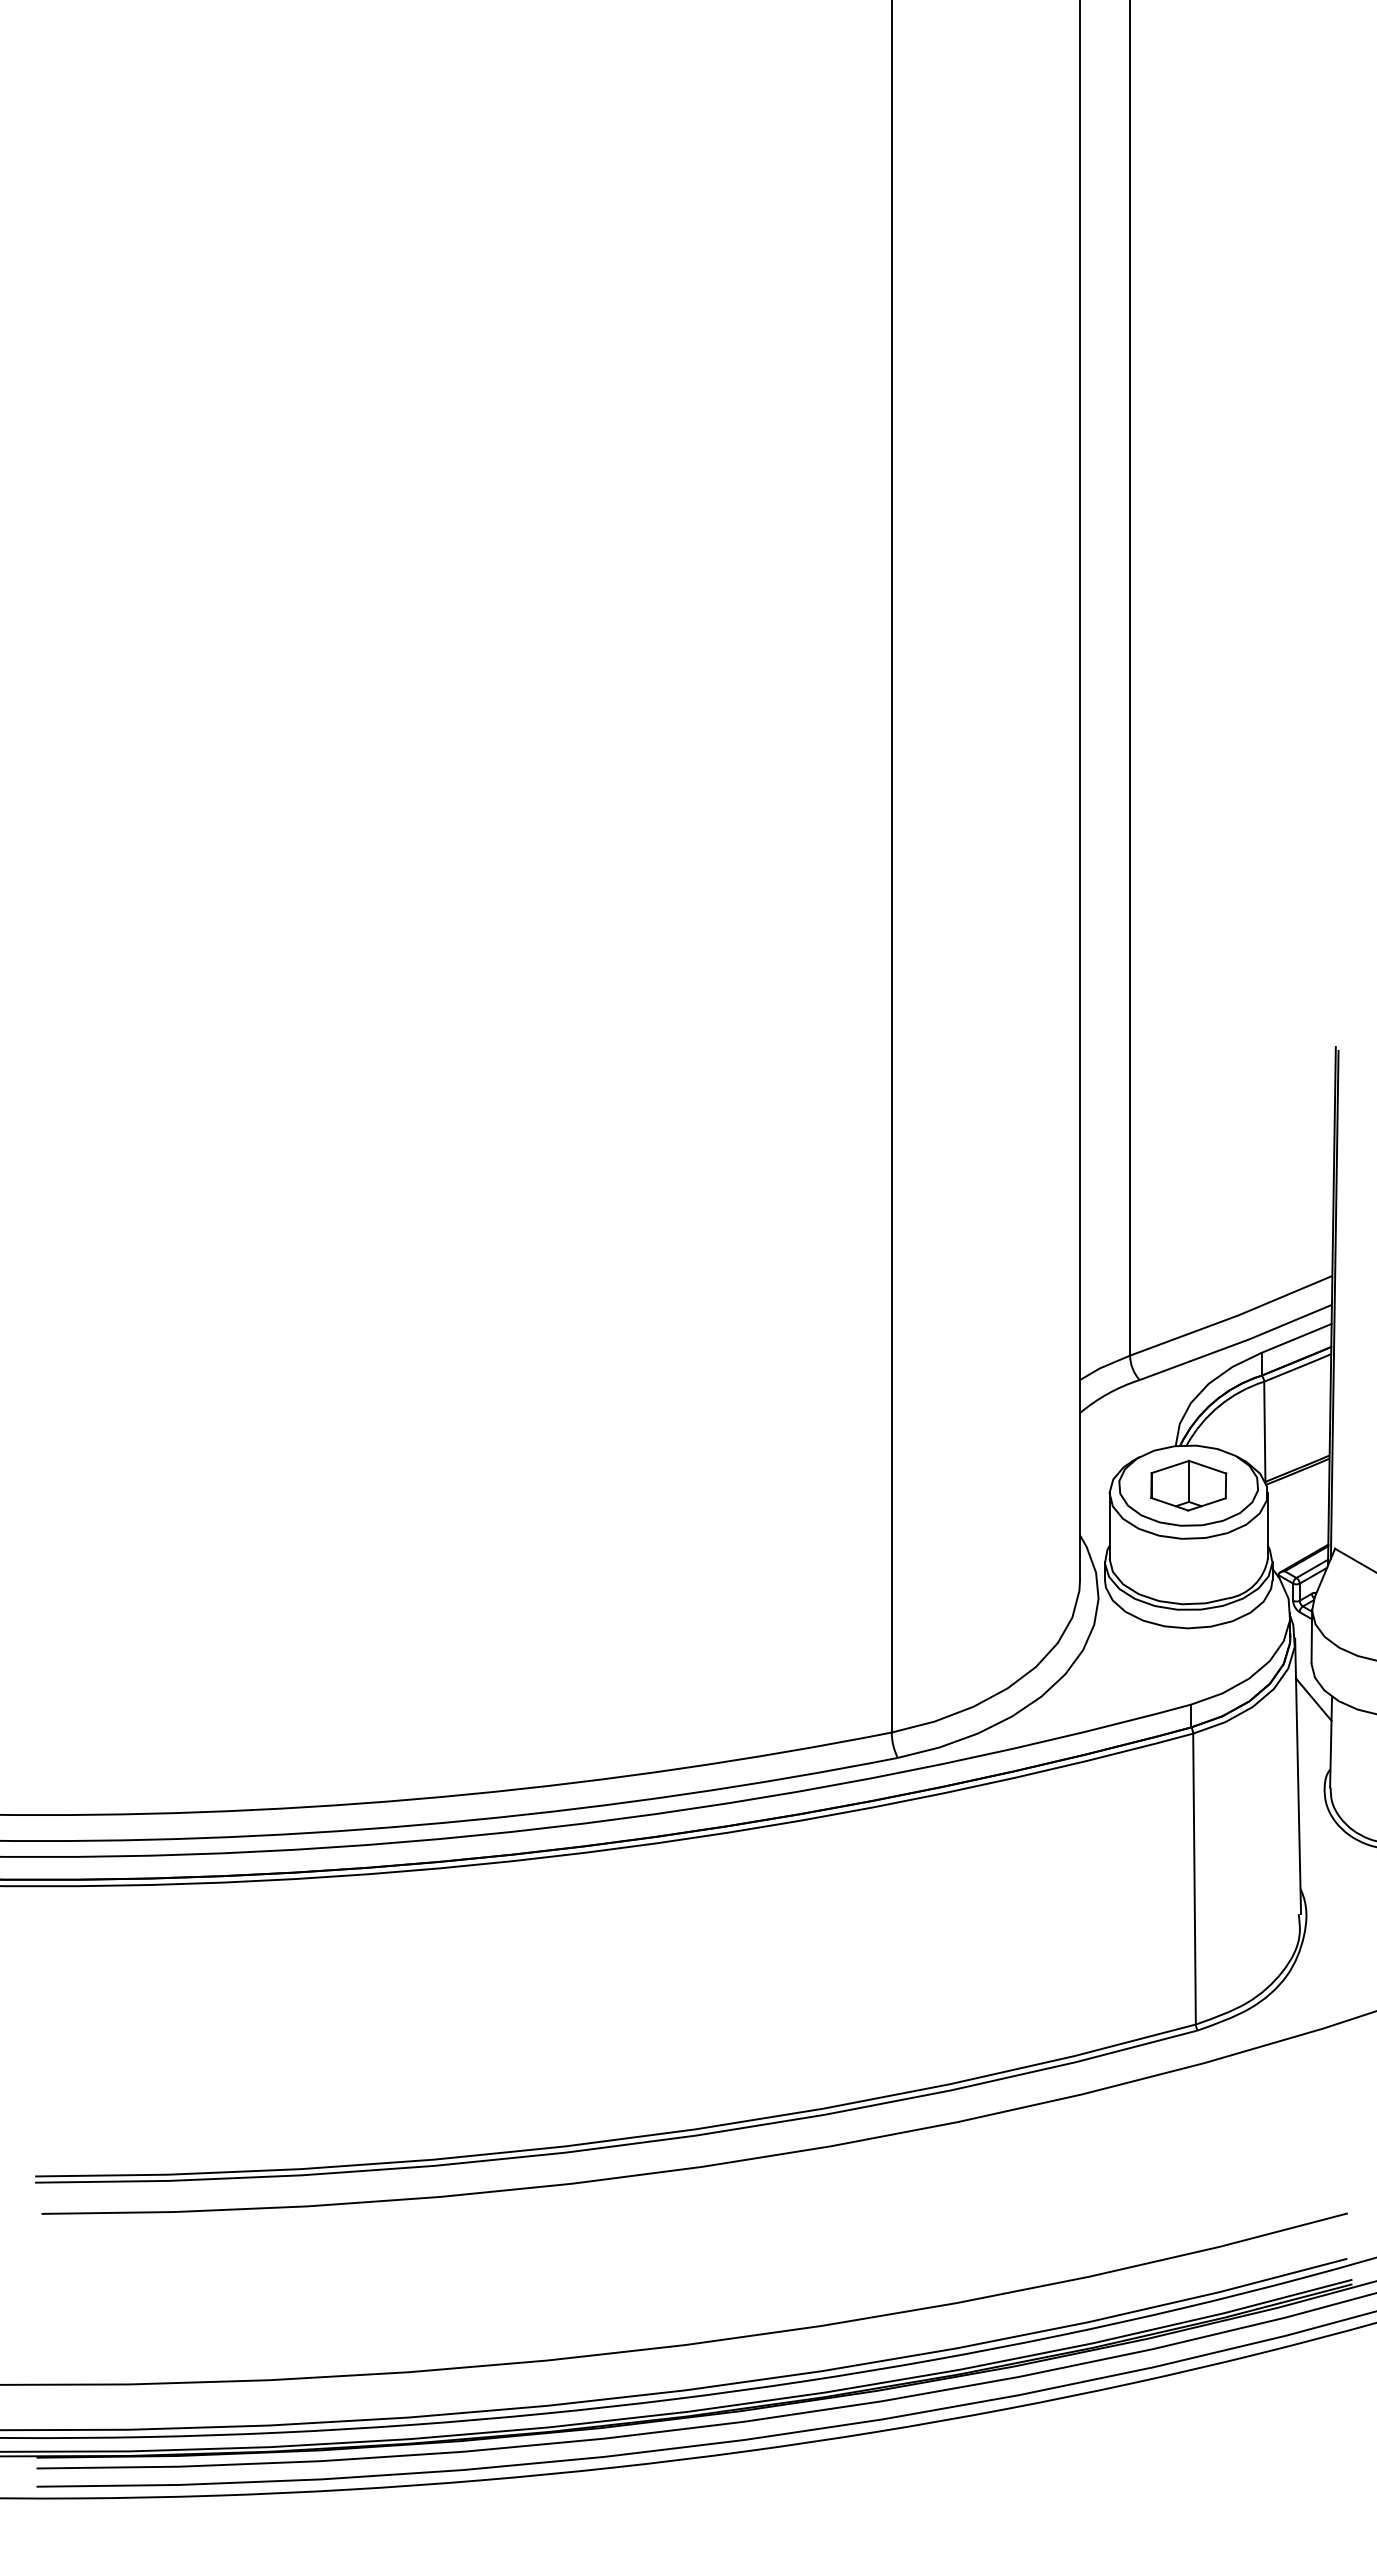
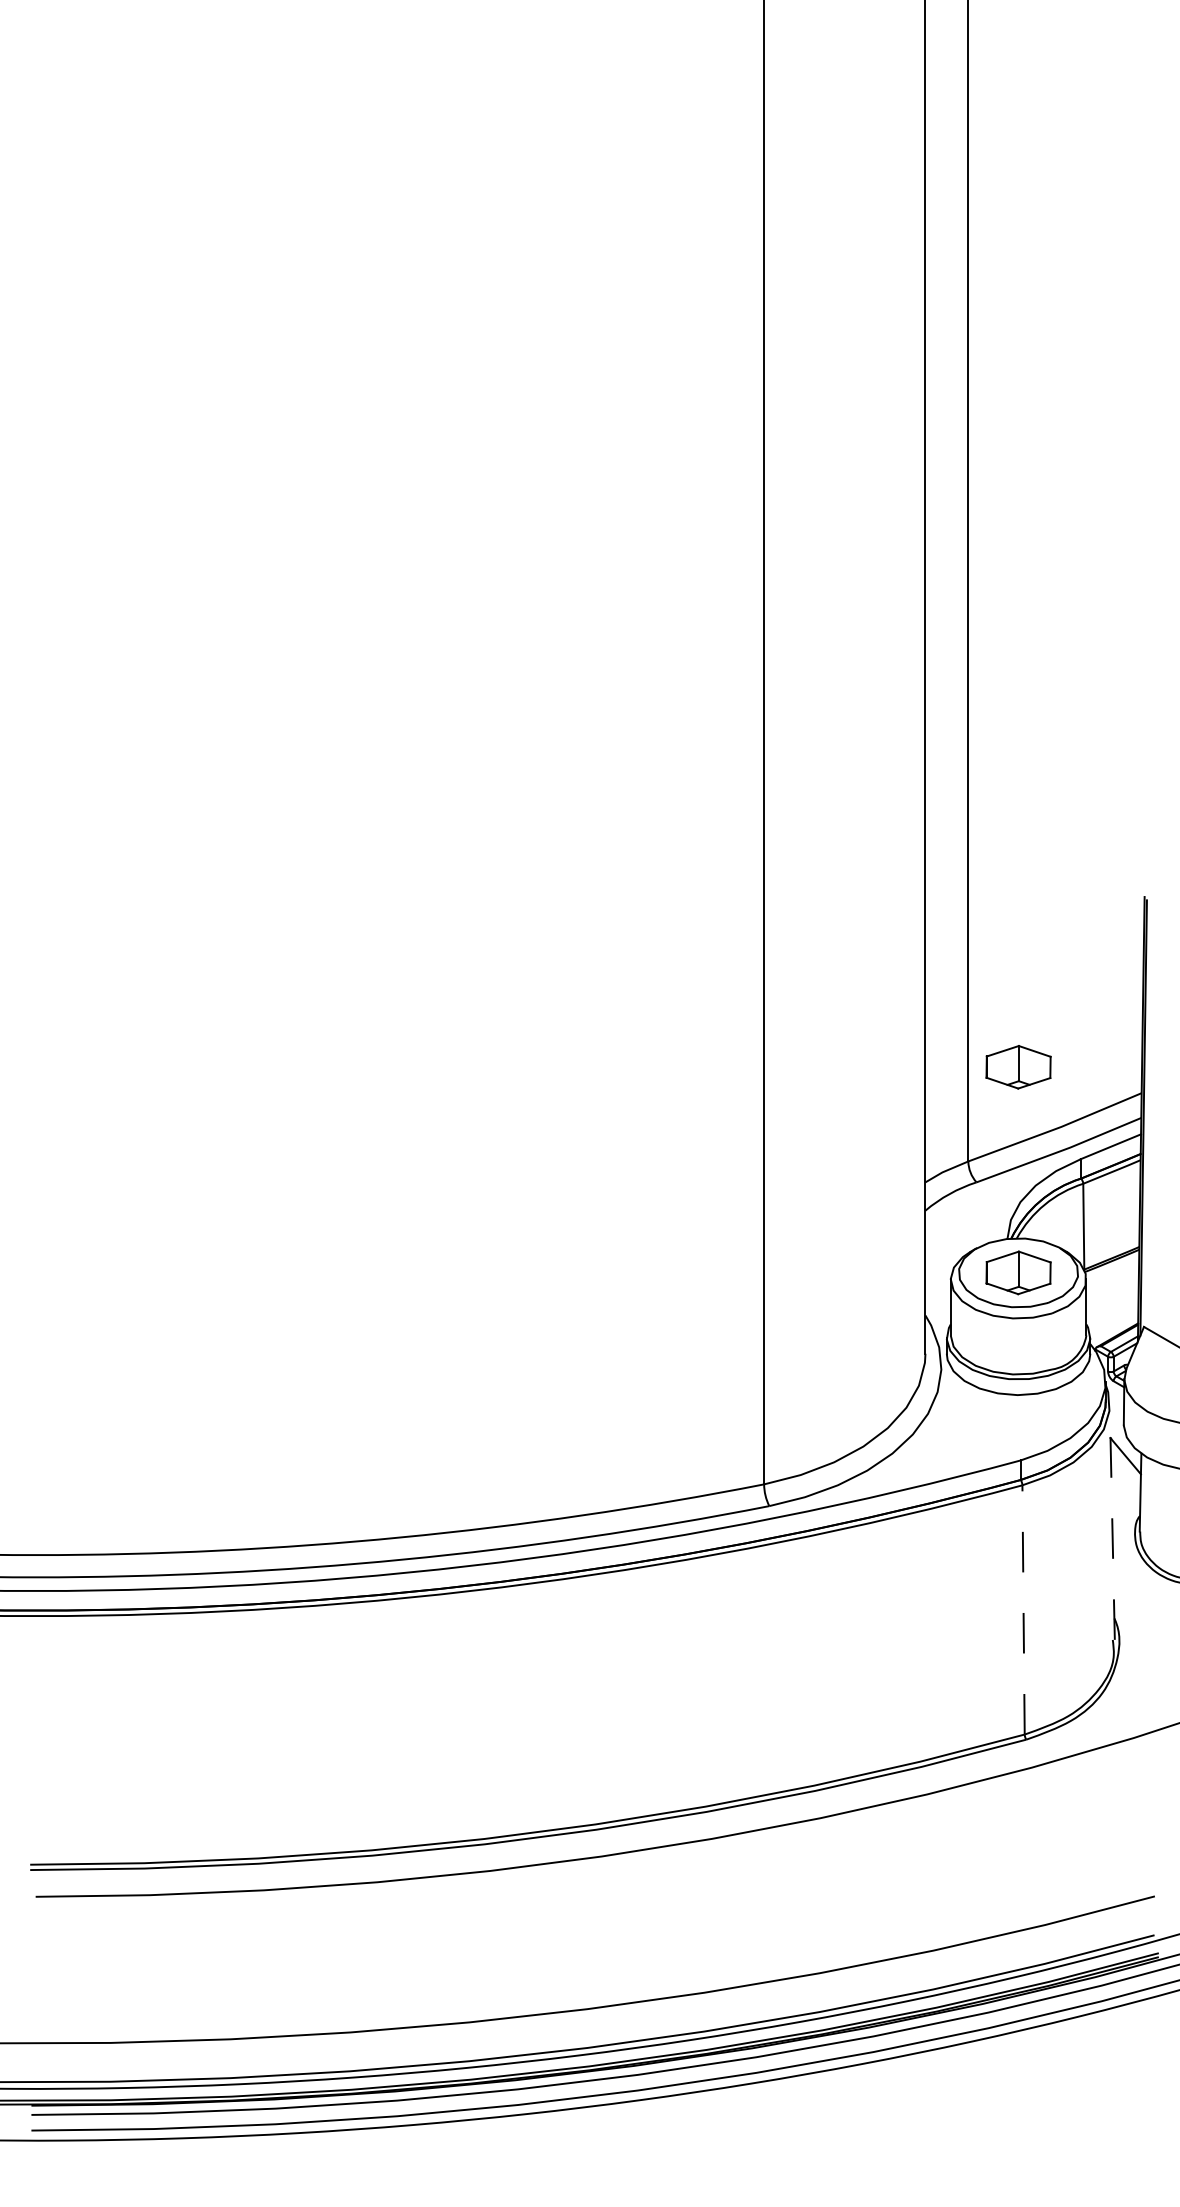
part: (1188, 1245) -> (1018, 1067), added
line: (1298, 1776) -> (1112, 1522), solid -> dashed
line: (1194, 1878) -> (1023, 1609), solid -> dashed

